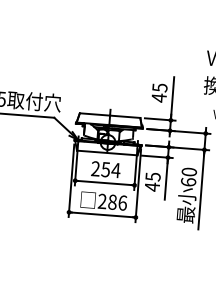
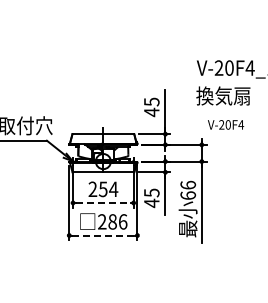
text: (188, 171) -> (187, 184), 60 -> 66
line: (105, 182) -> (103, 202), solid -> dashed
line: (102, 214) -> (103, 235), solid -> dashed

